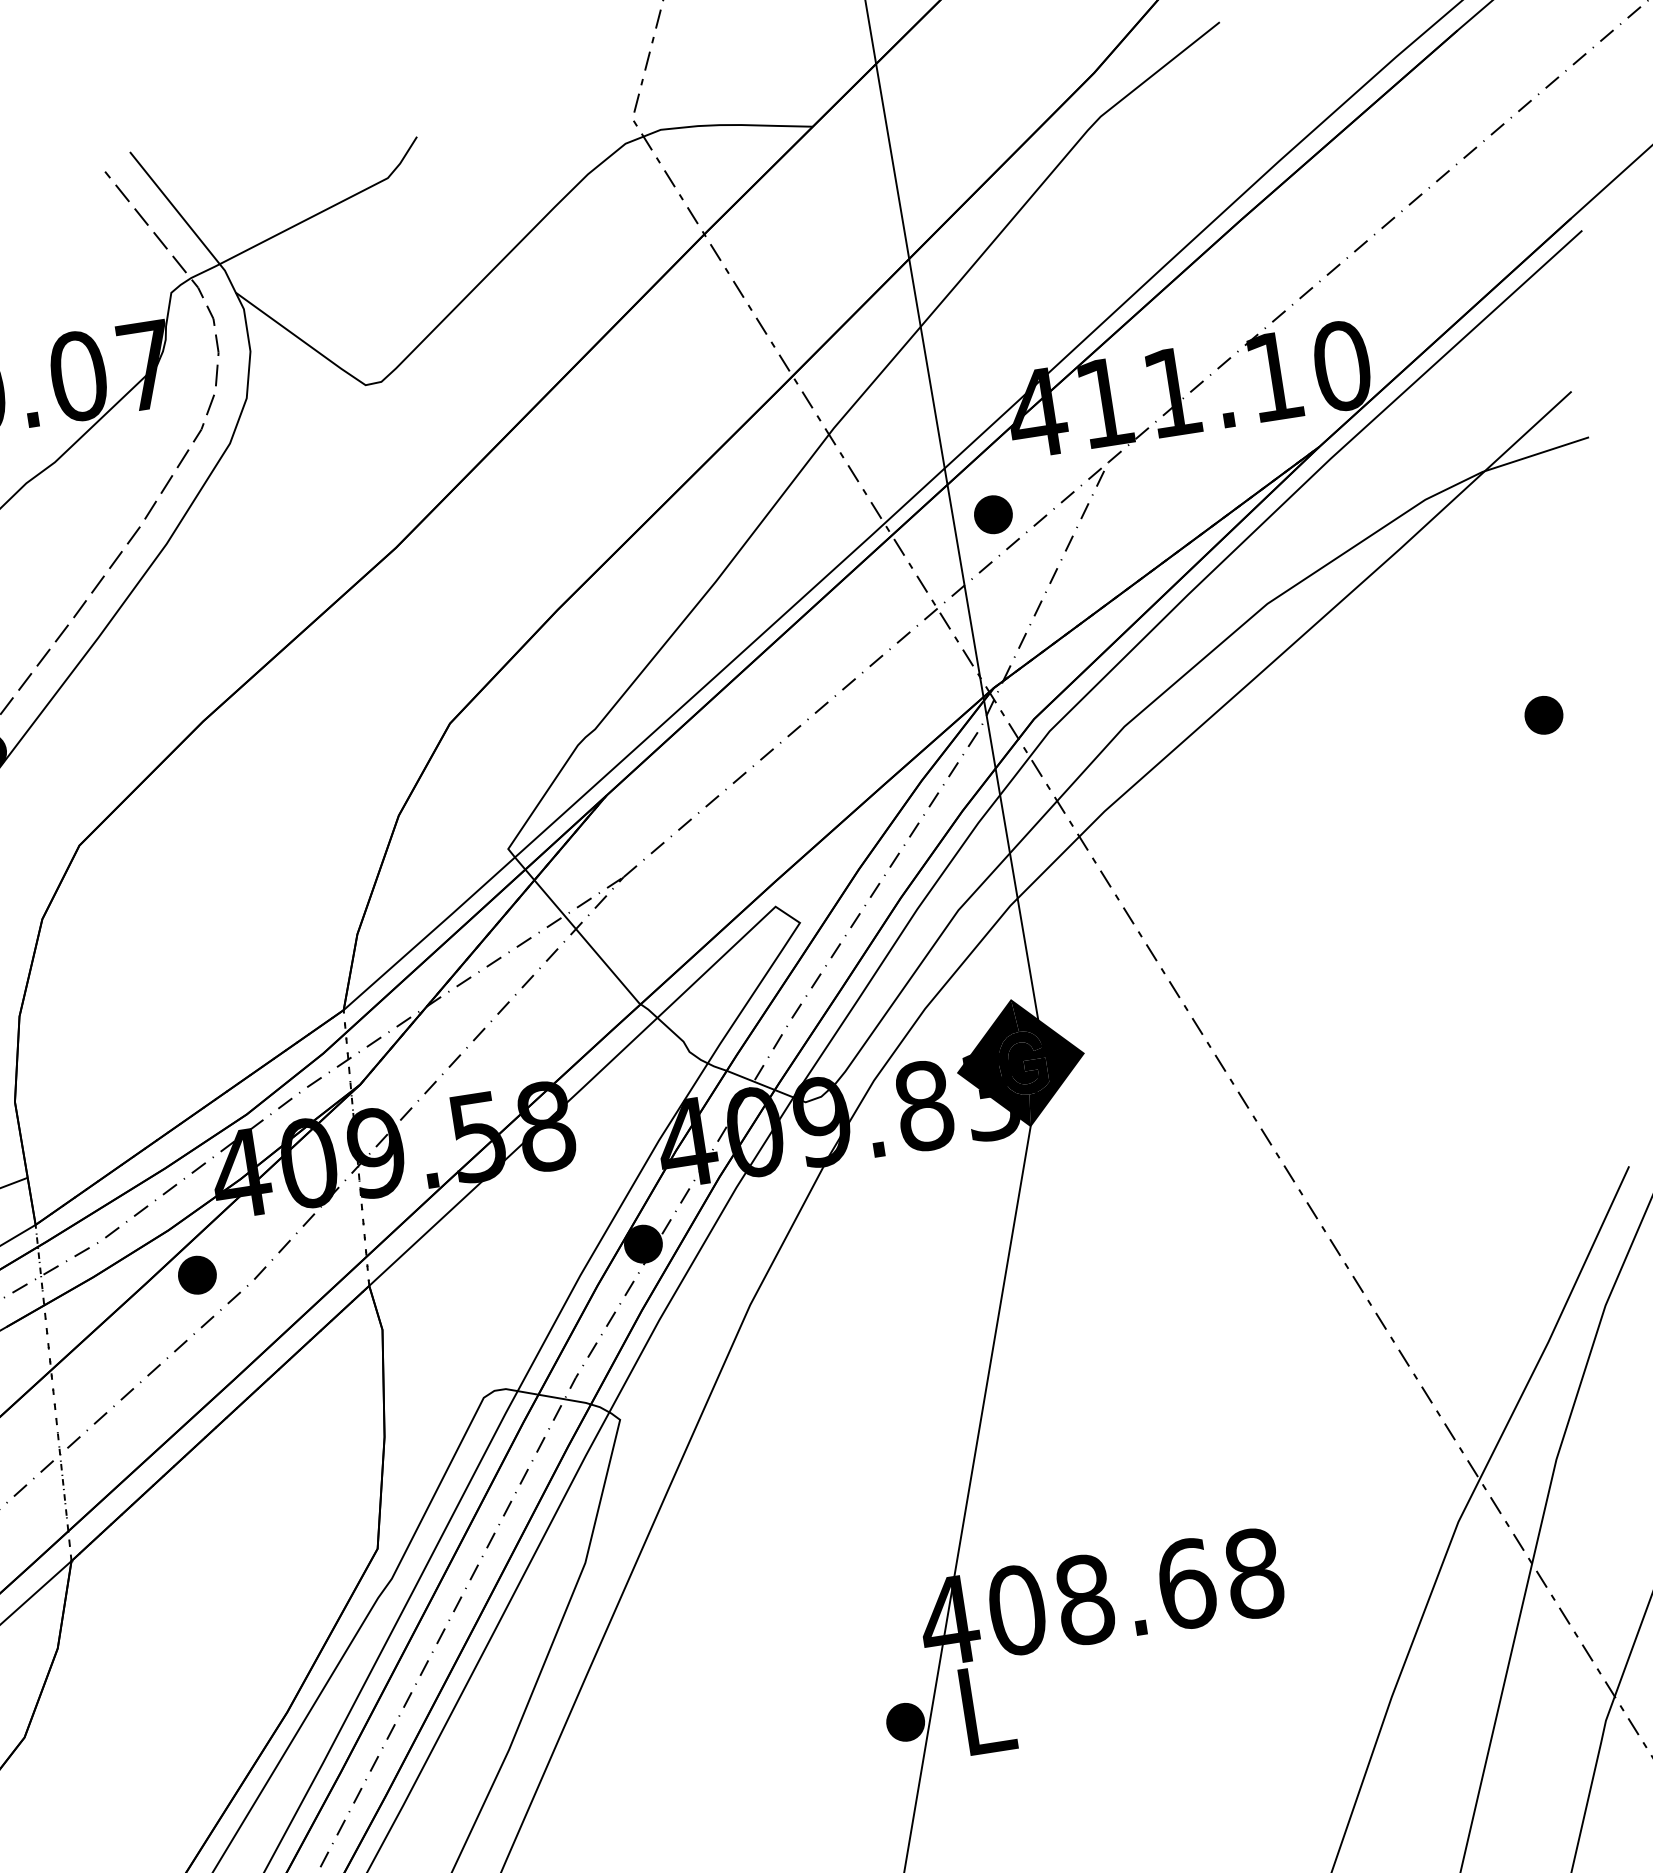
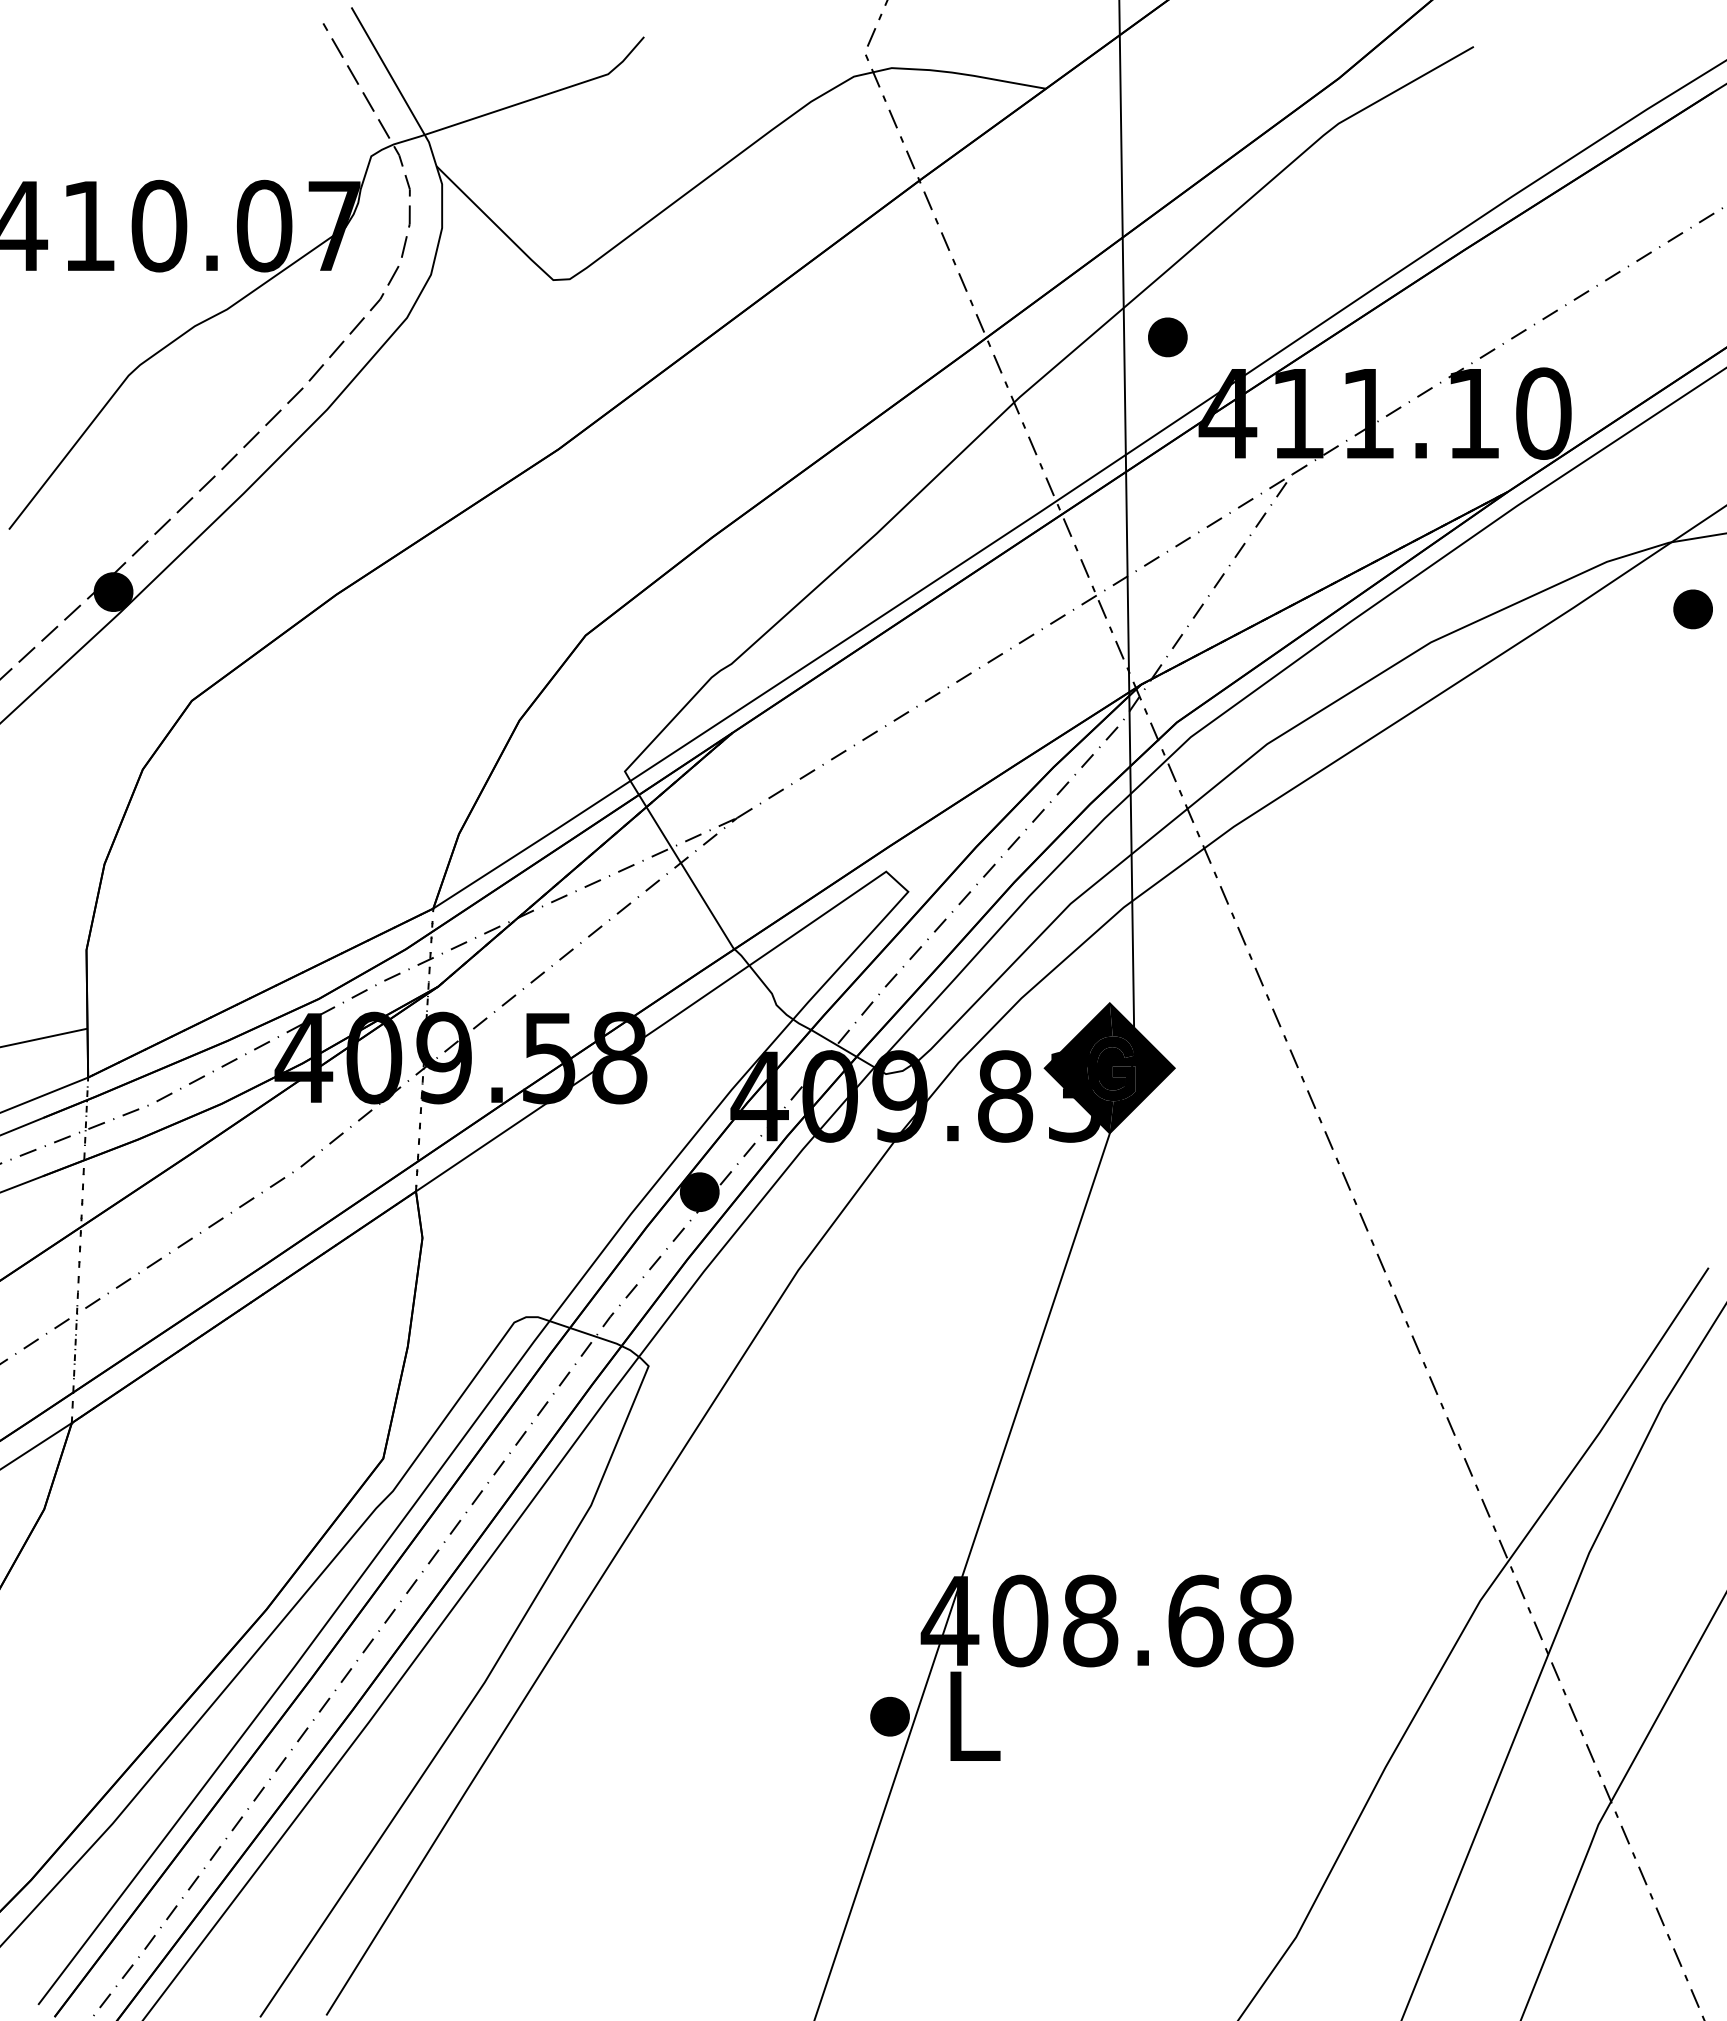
part: (993, 514) -> (1167, 337), moved
part: (1543, 715) -> (1692, 609), moved
part: (197, 1275) -> (243, 1153), size x0.7

